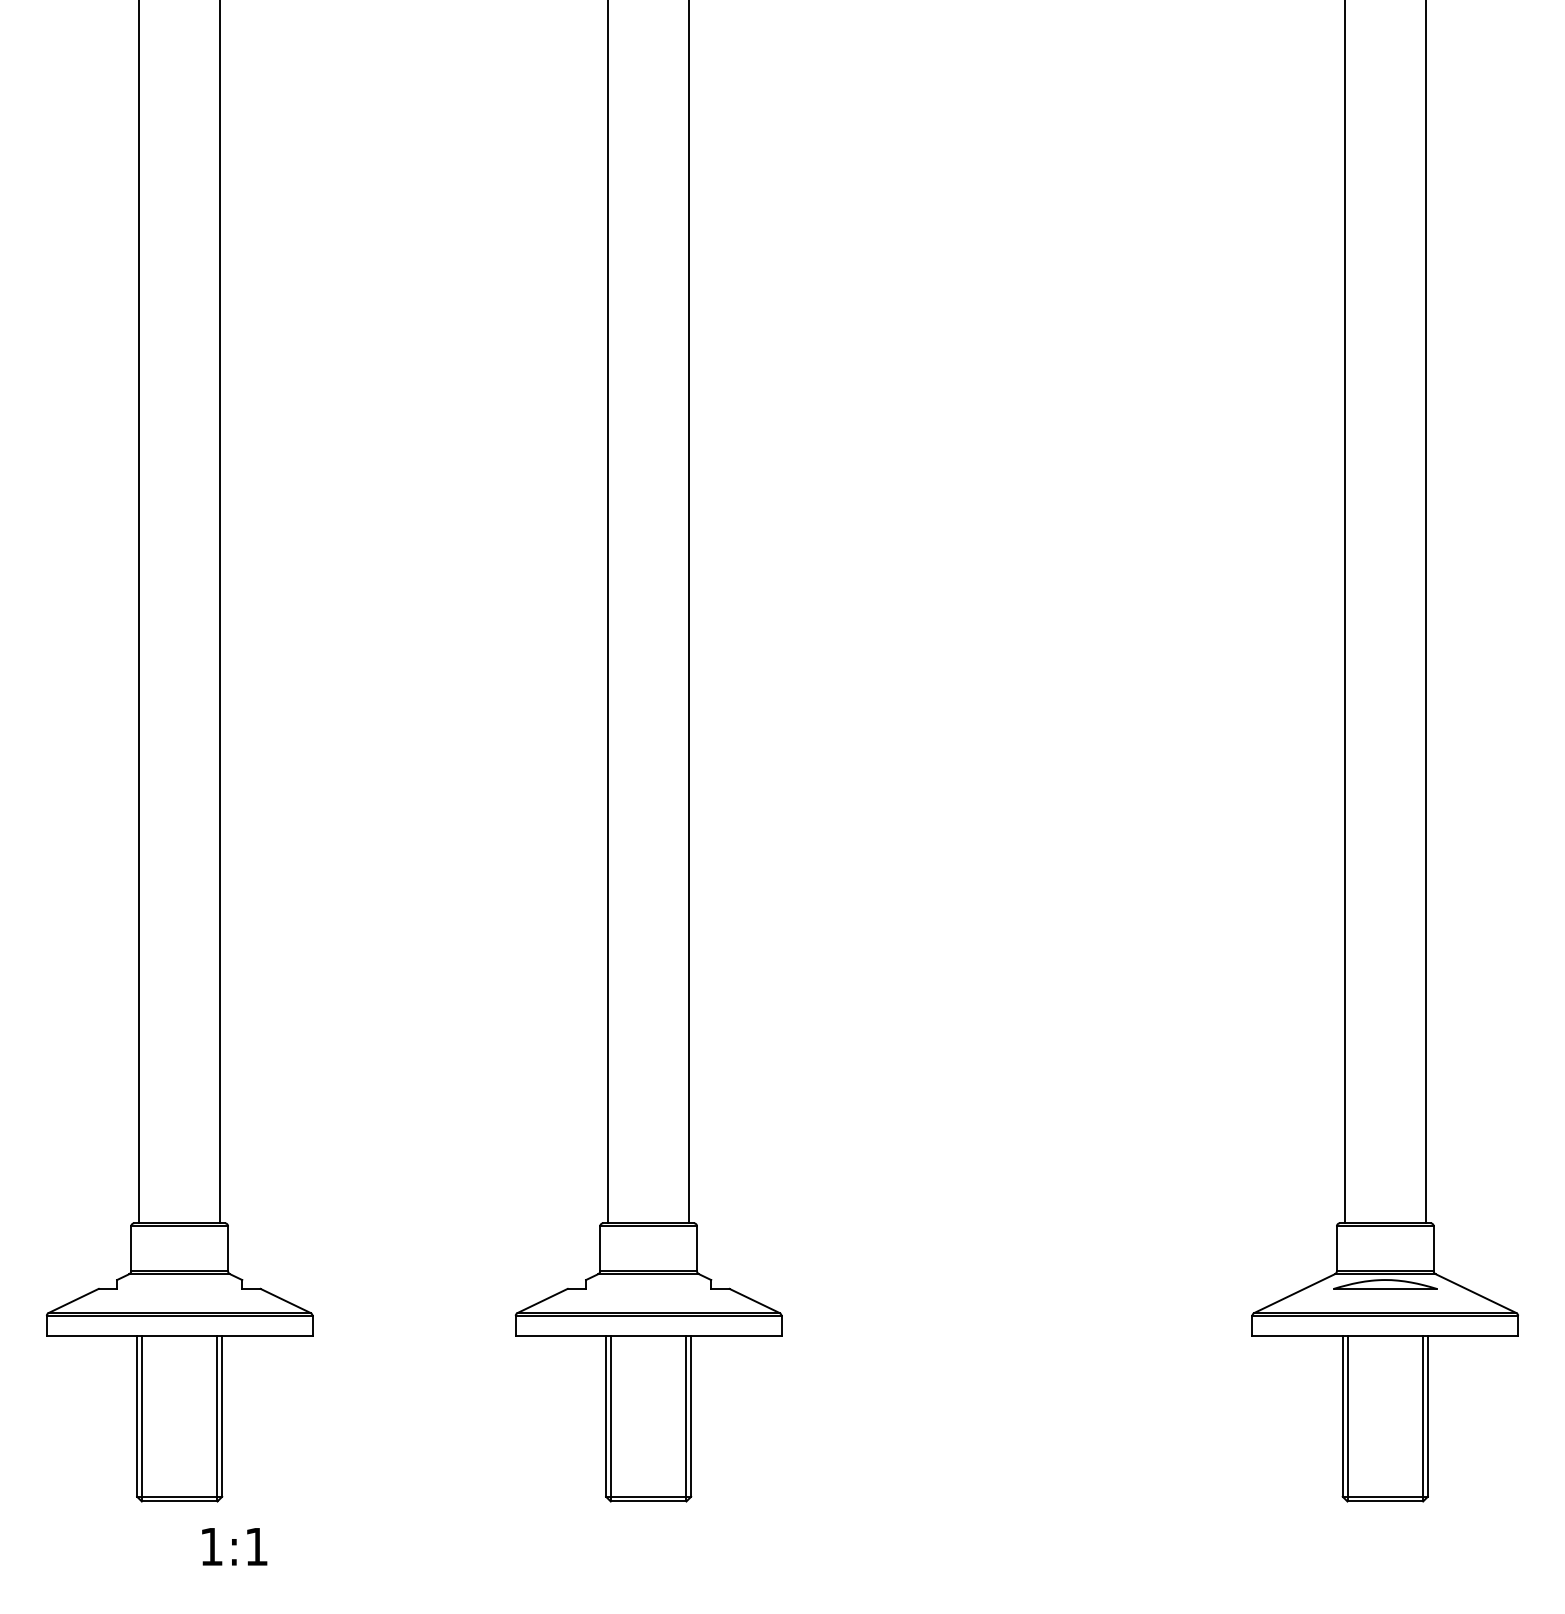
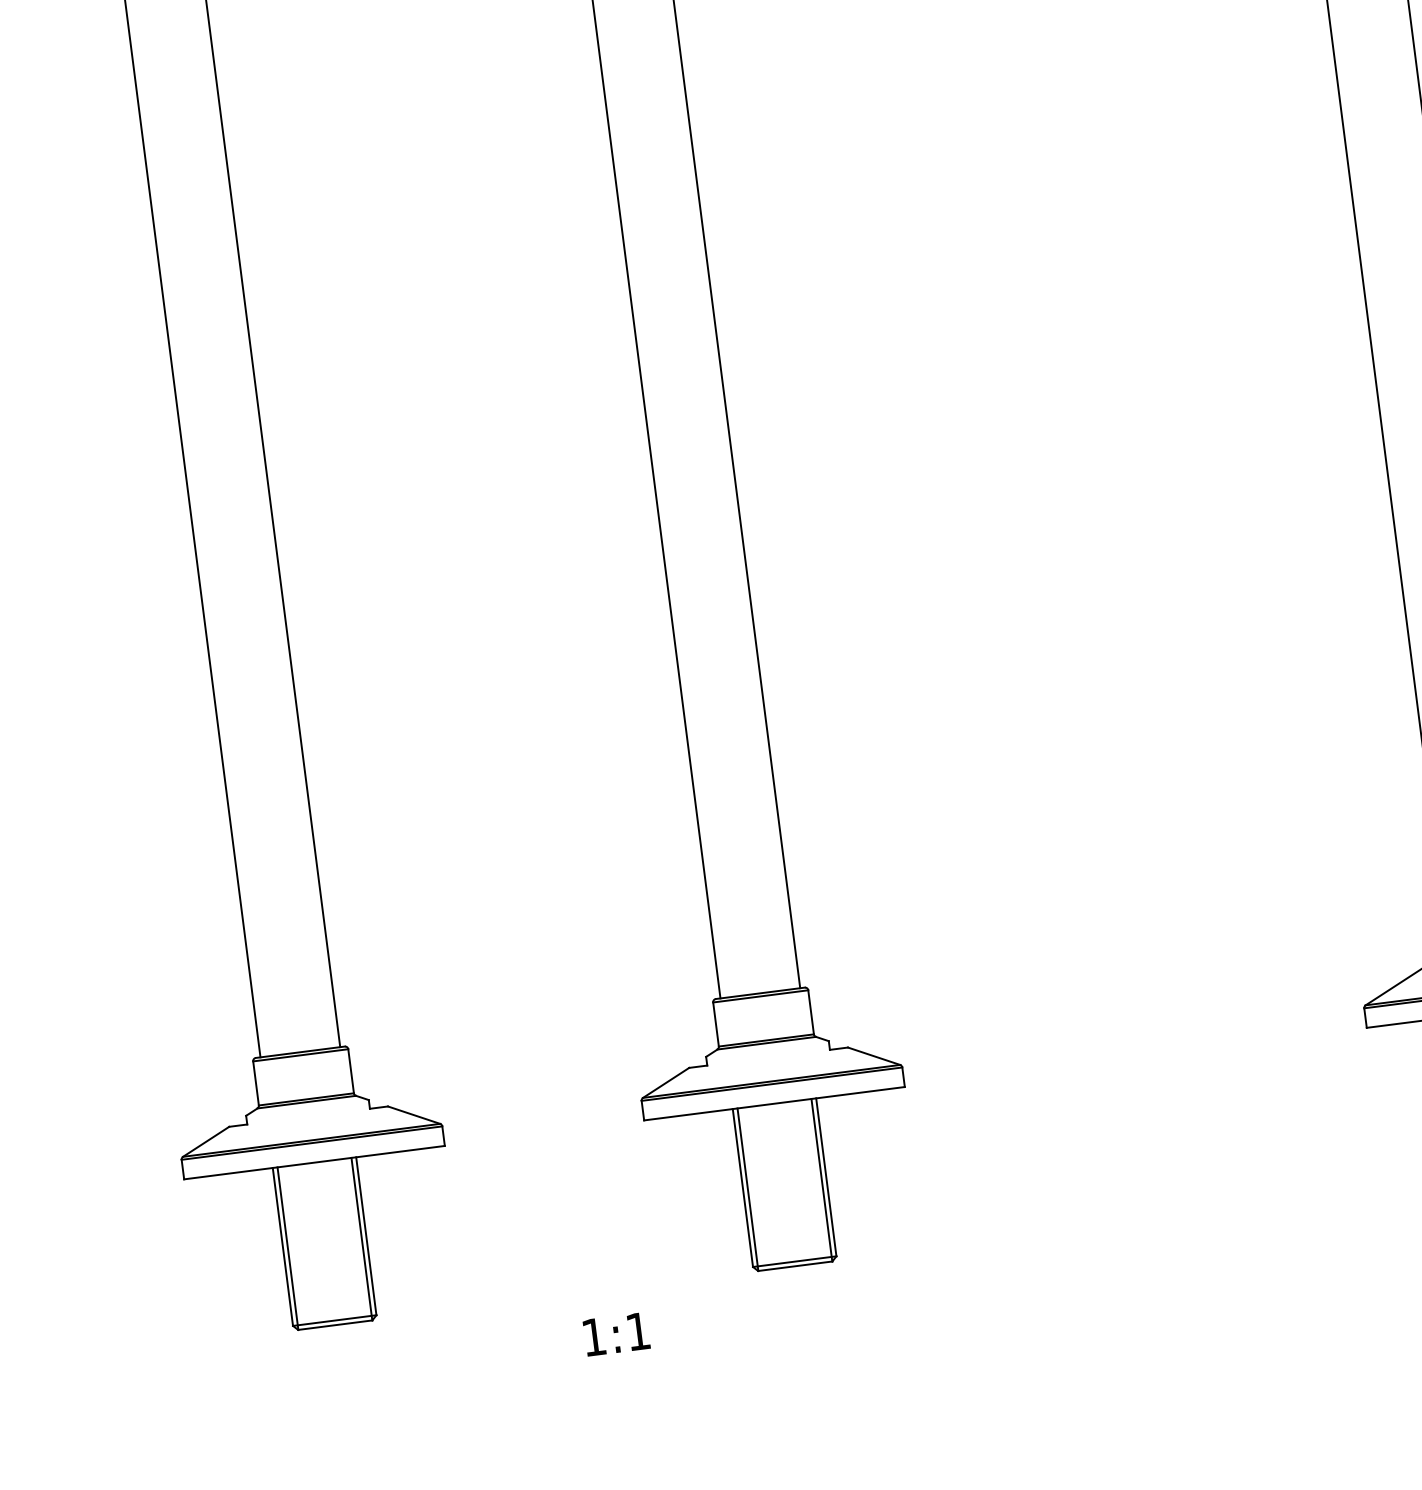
text: (234, 1546) -> (616, 1334), moved

